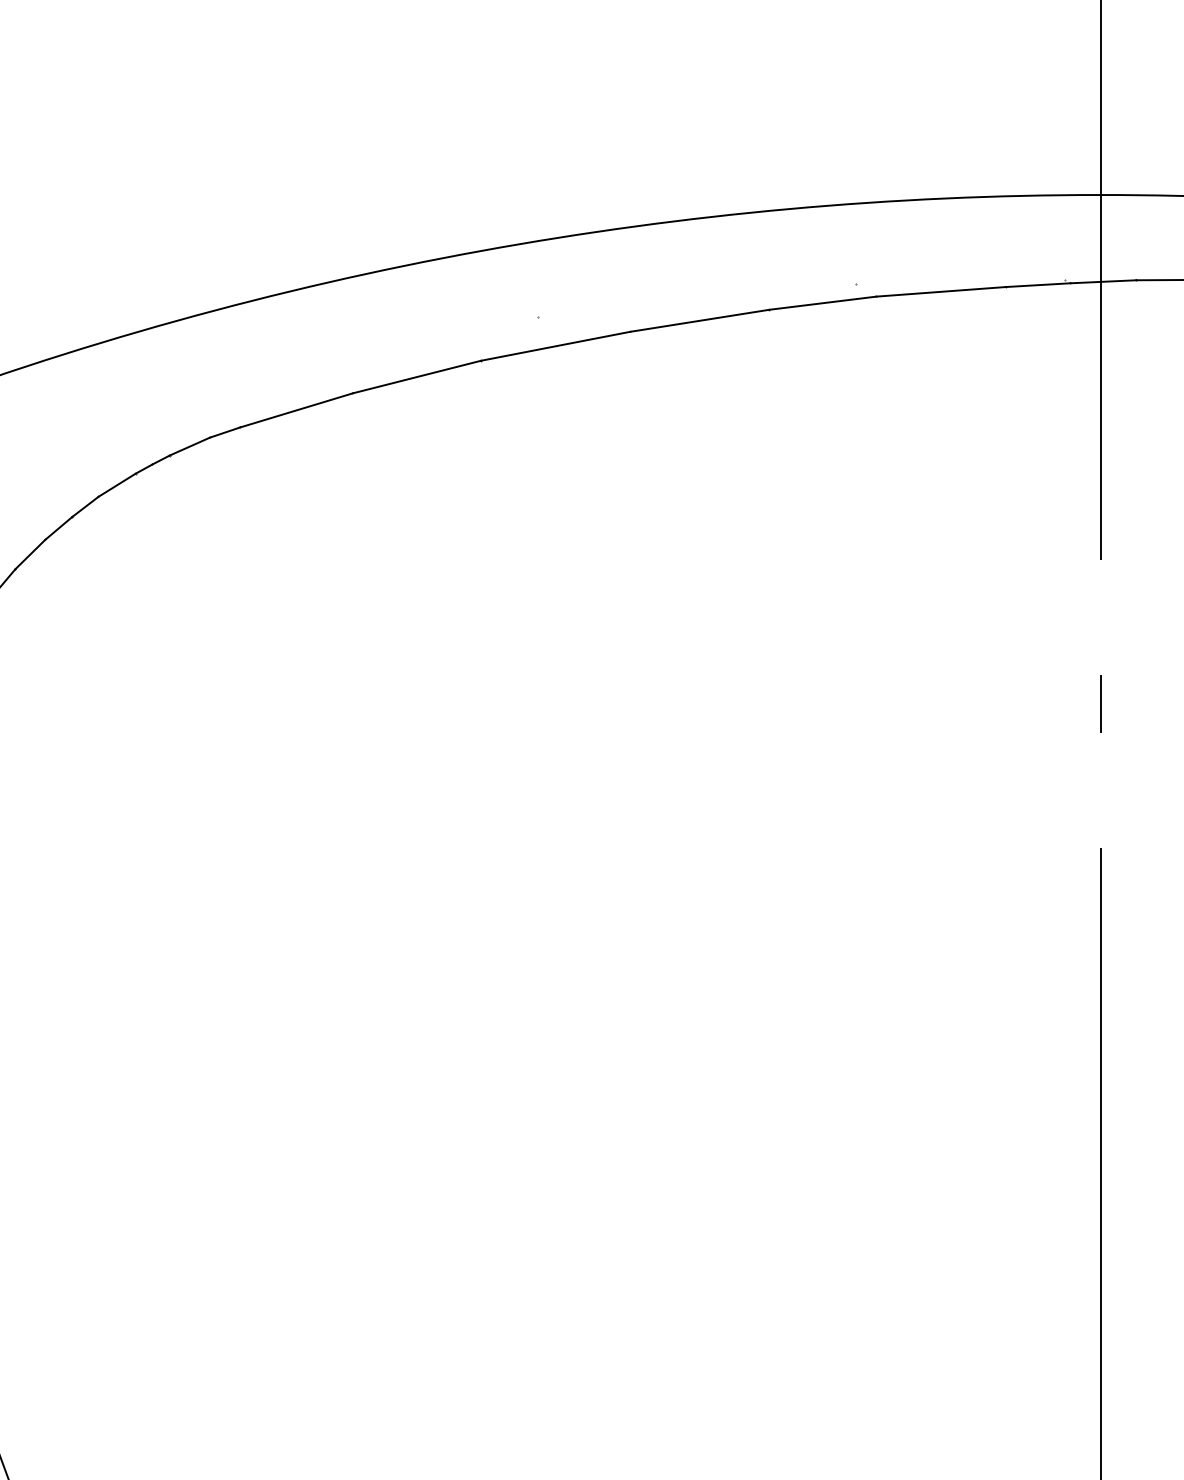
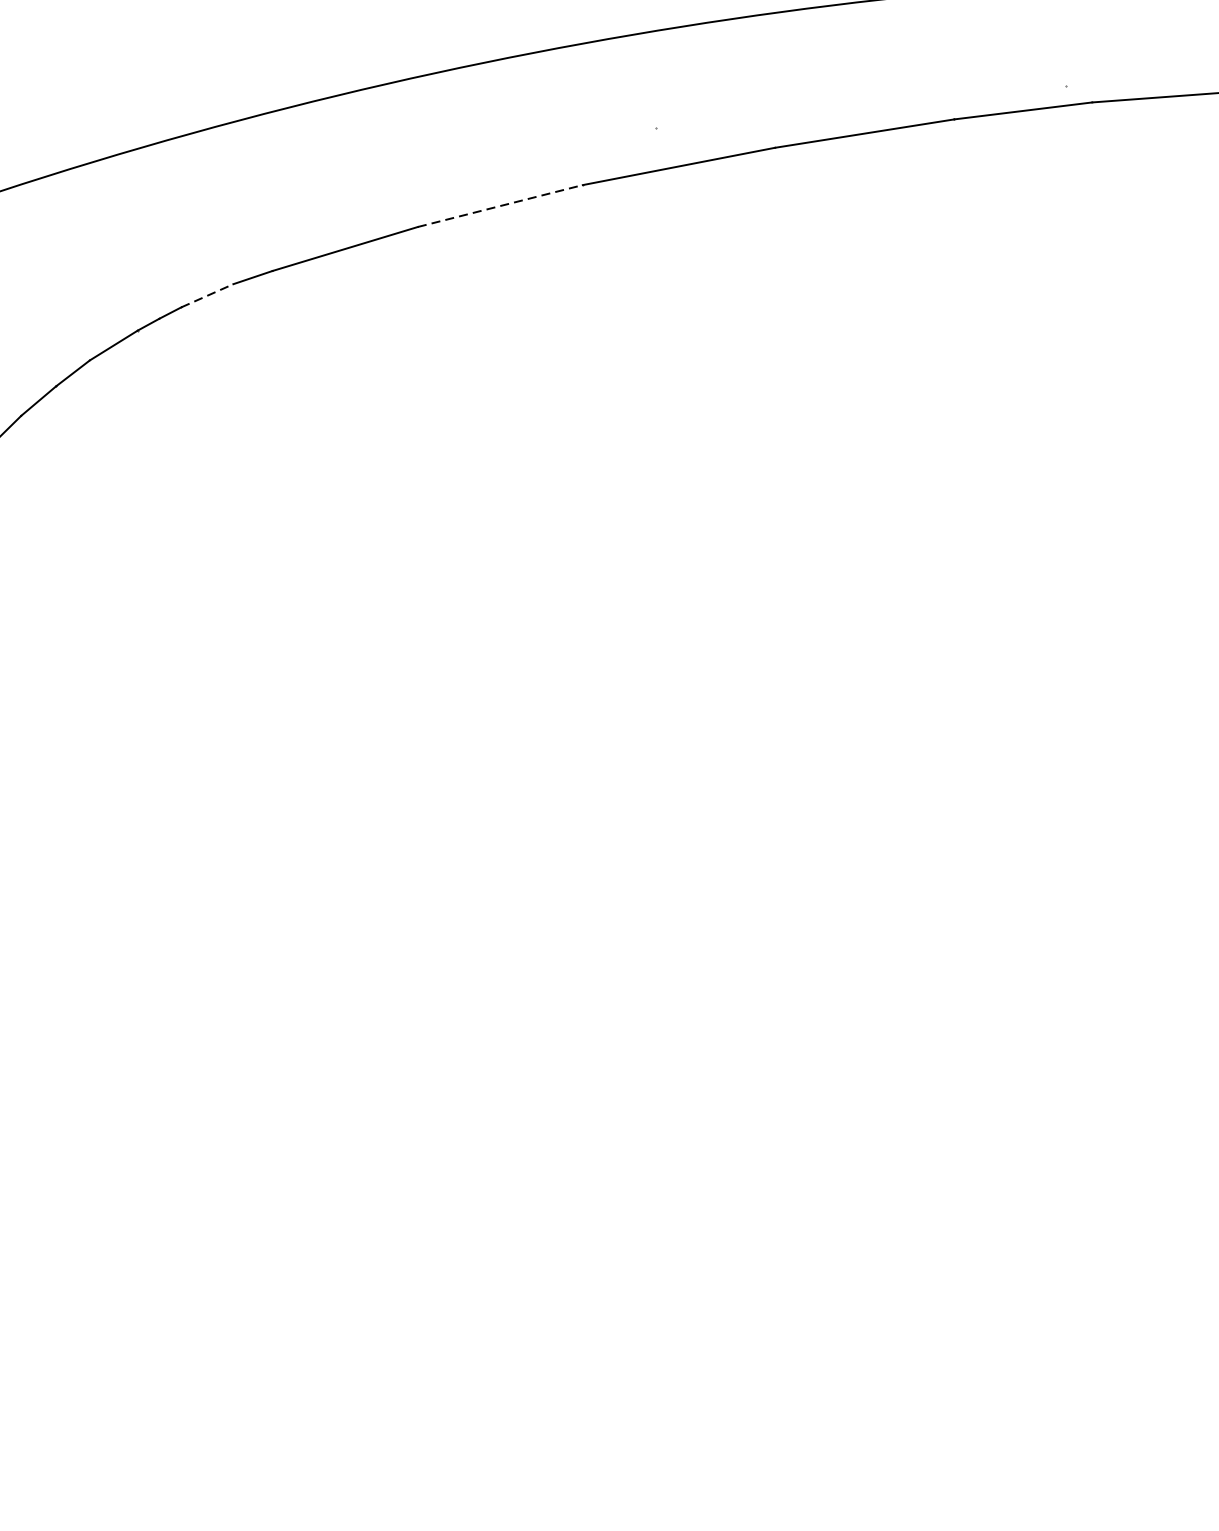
line: (417, 376) -> (500, 205), solid -> dashed
line: (190, 446) -> (208, 295), solid -> dashed

